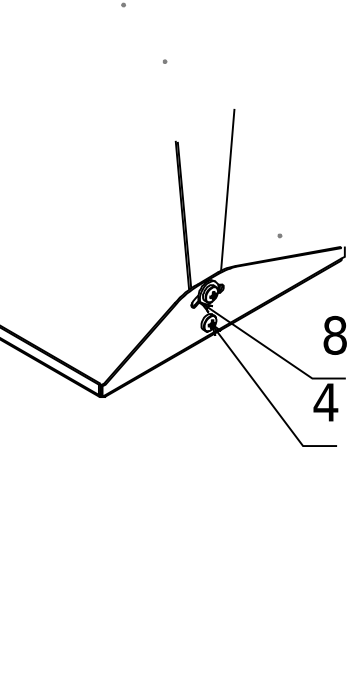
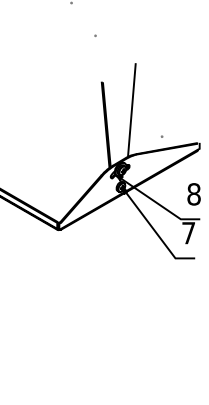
text: (325, 403) -> (188, 233), 4 -> 7

